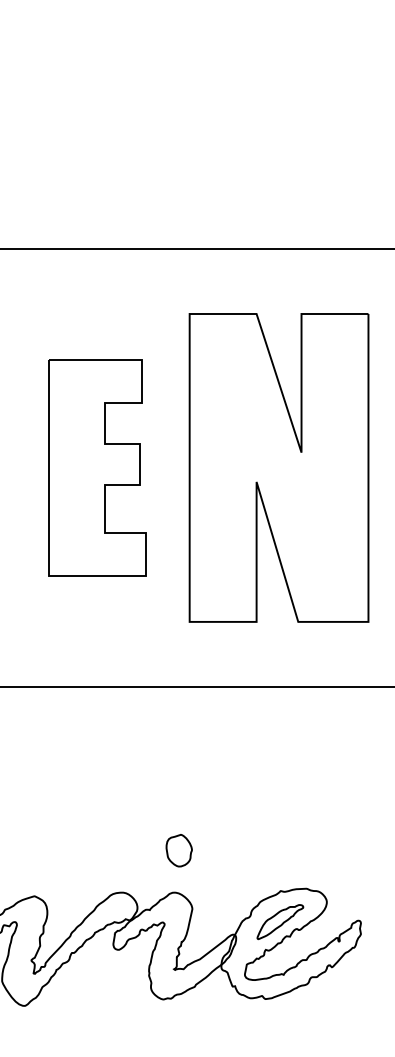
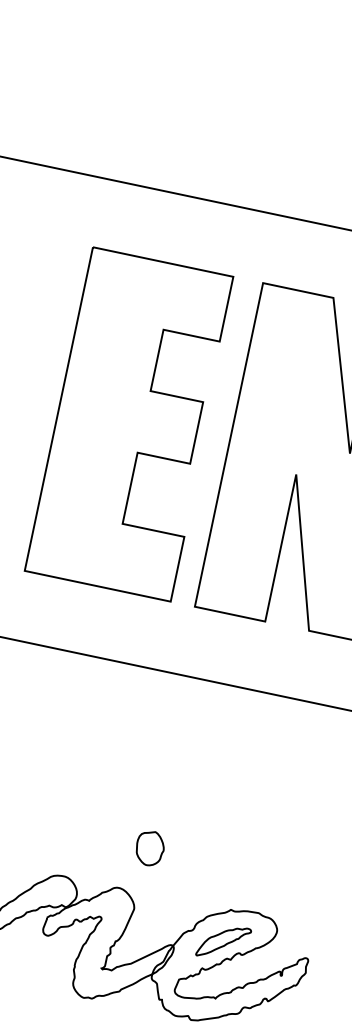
part: (97, 467) -> (132, 424), size x1.43
part: (178, 850) -> (149, 848), moved

